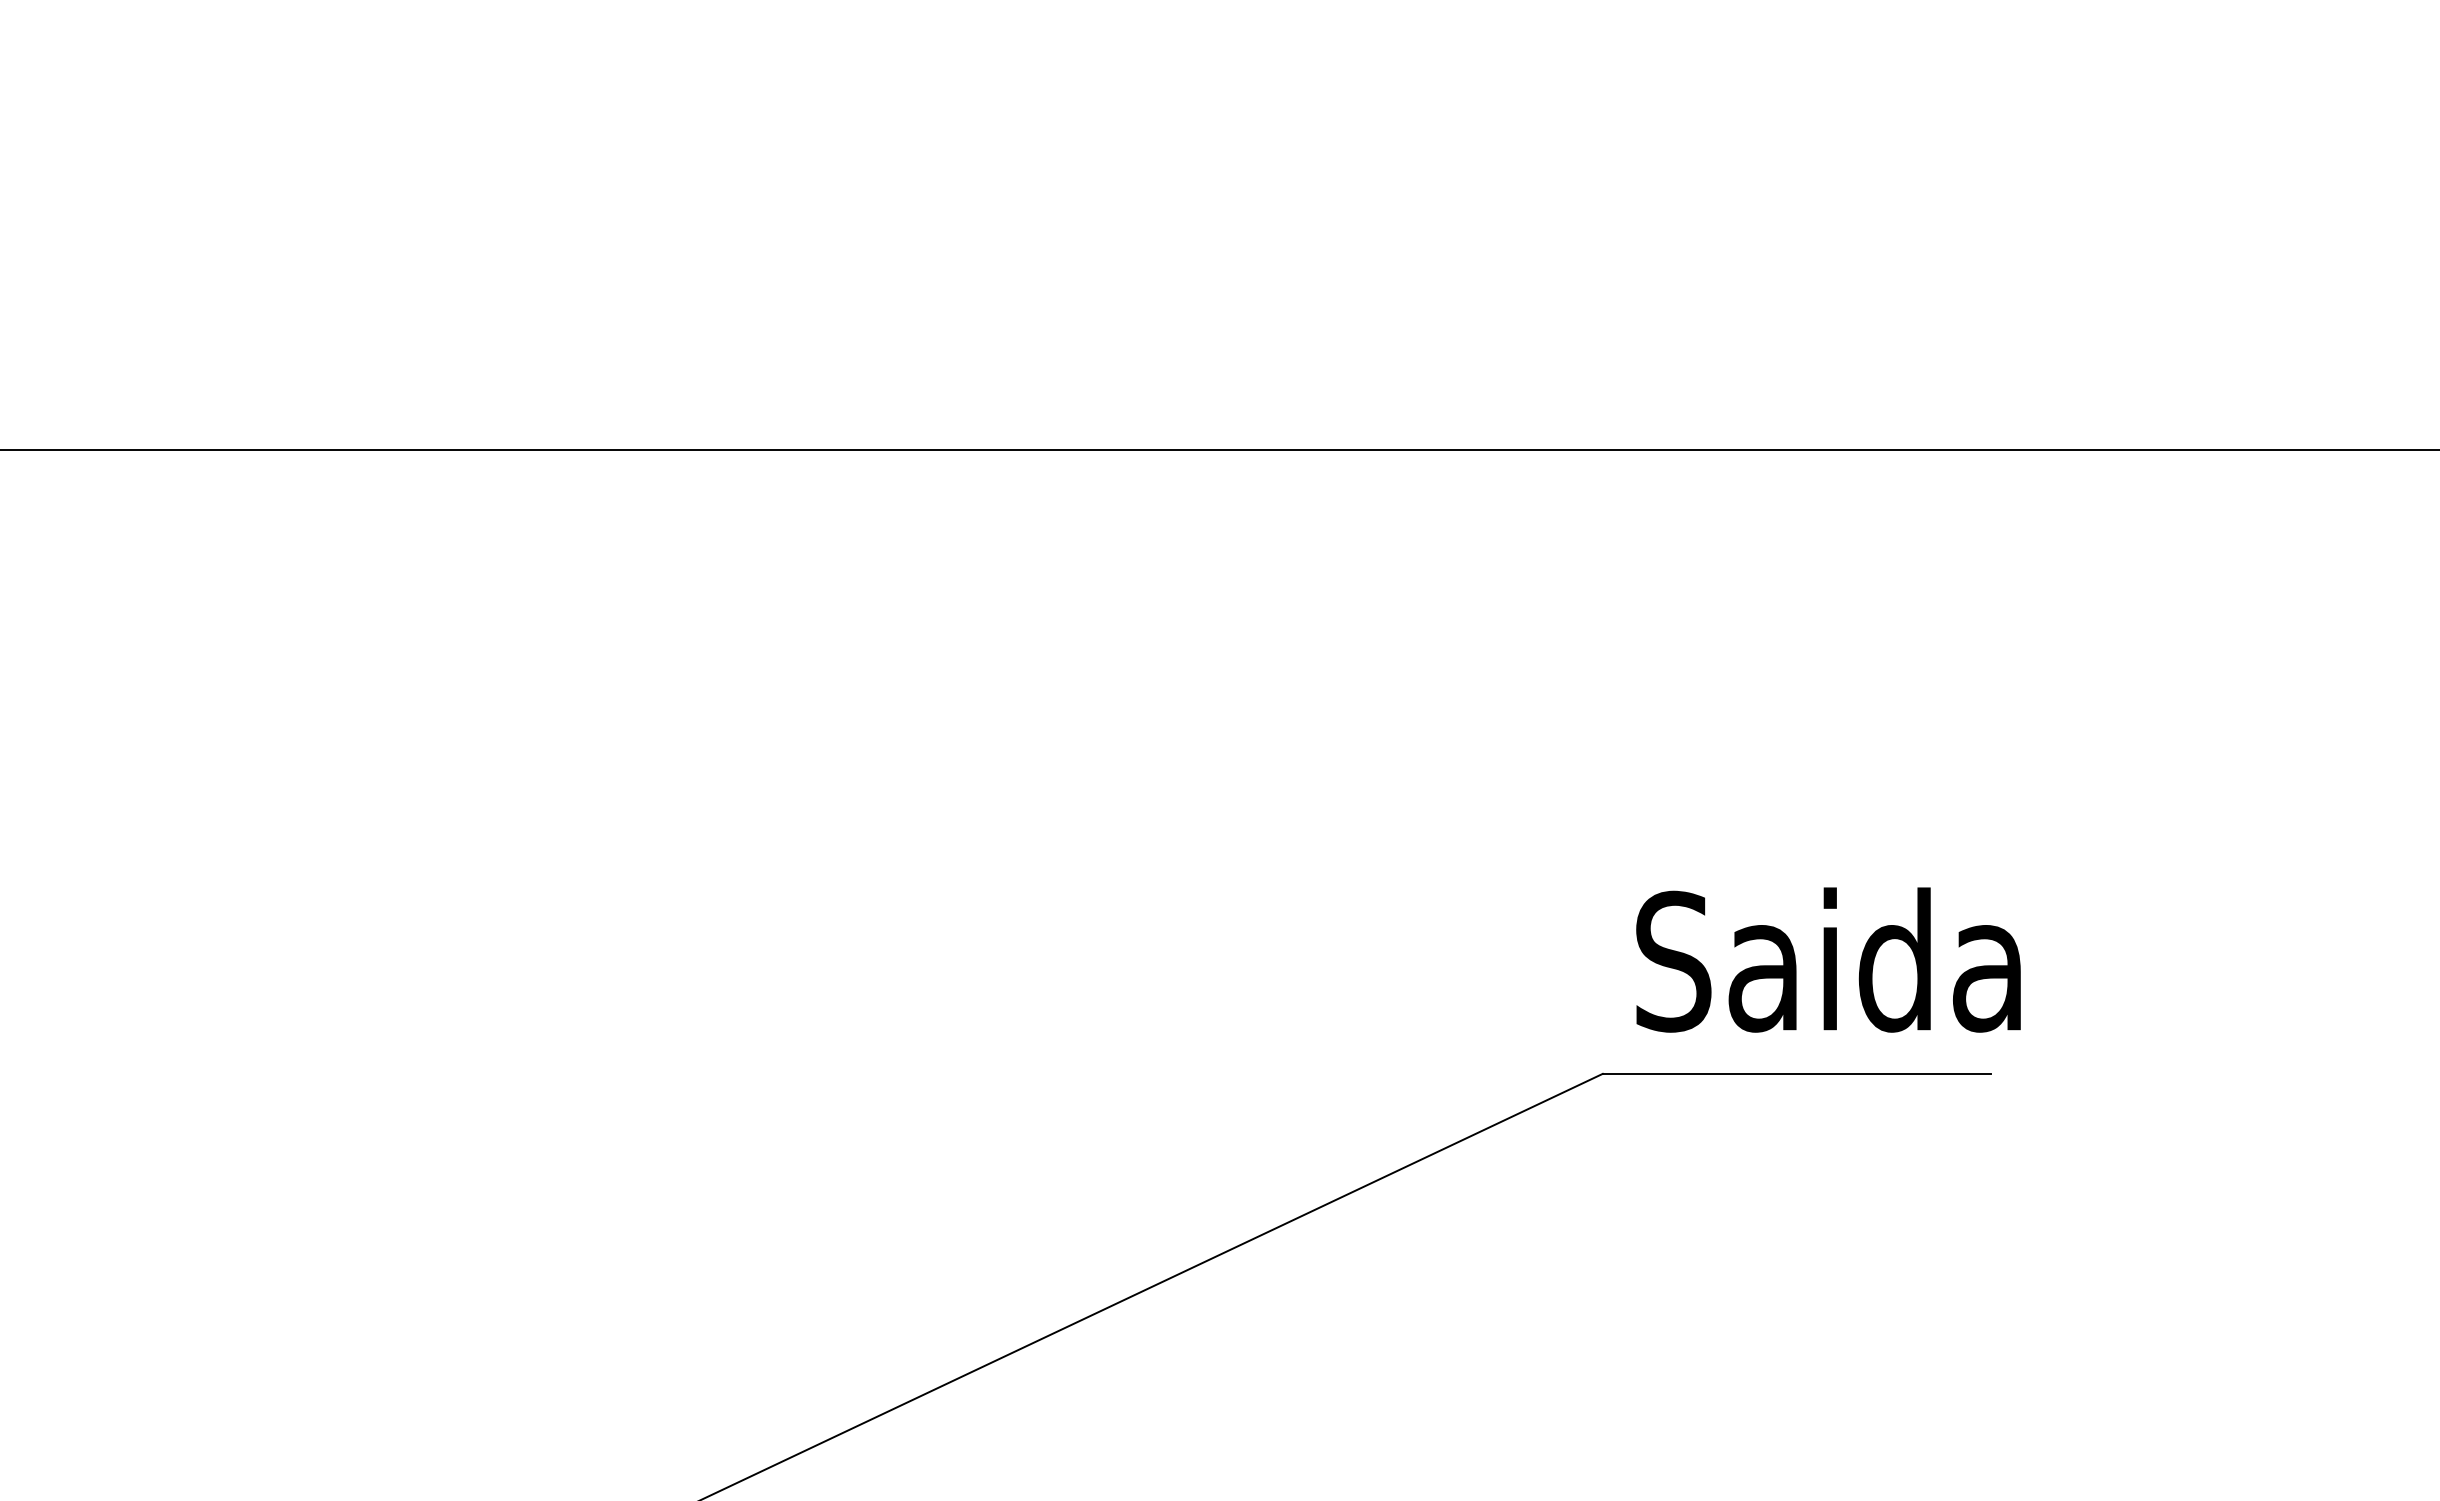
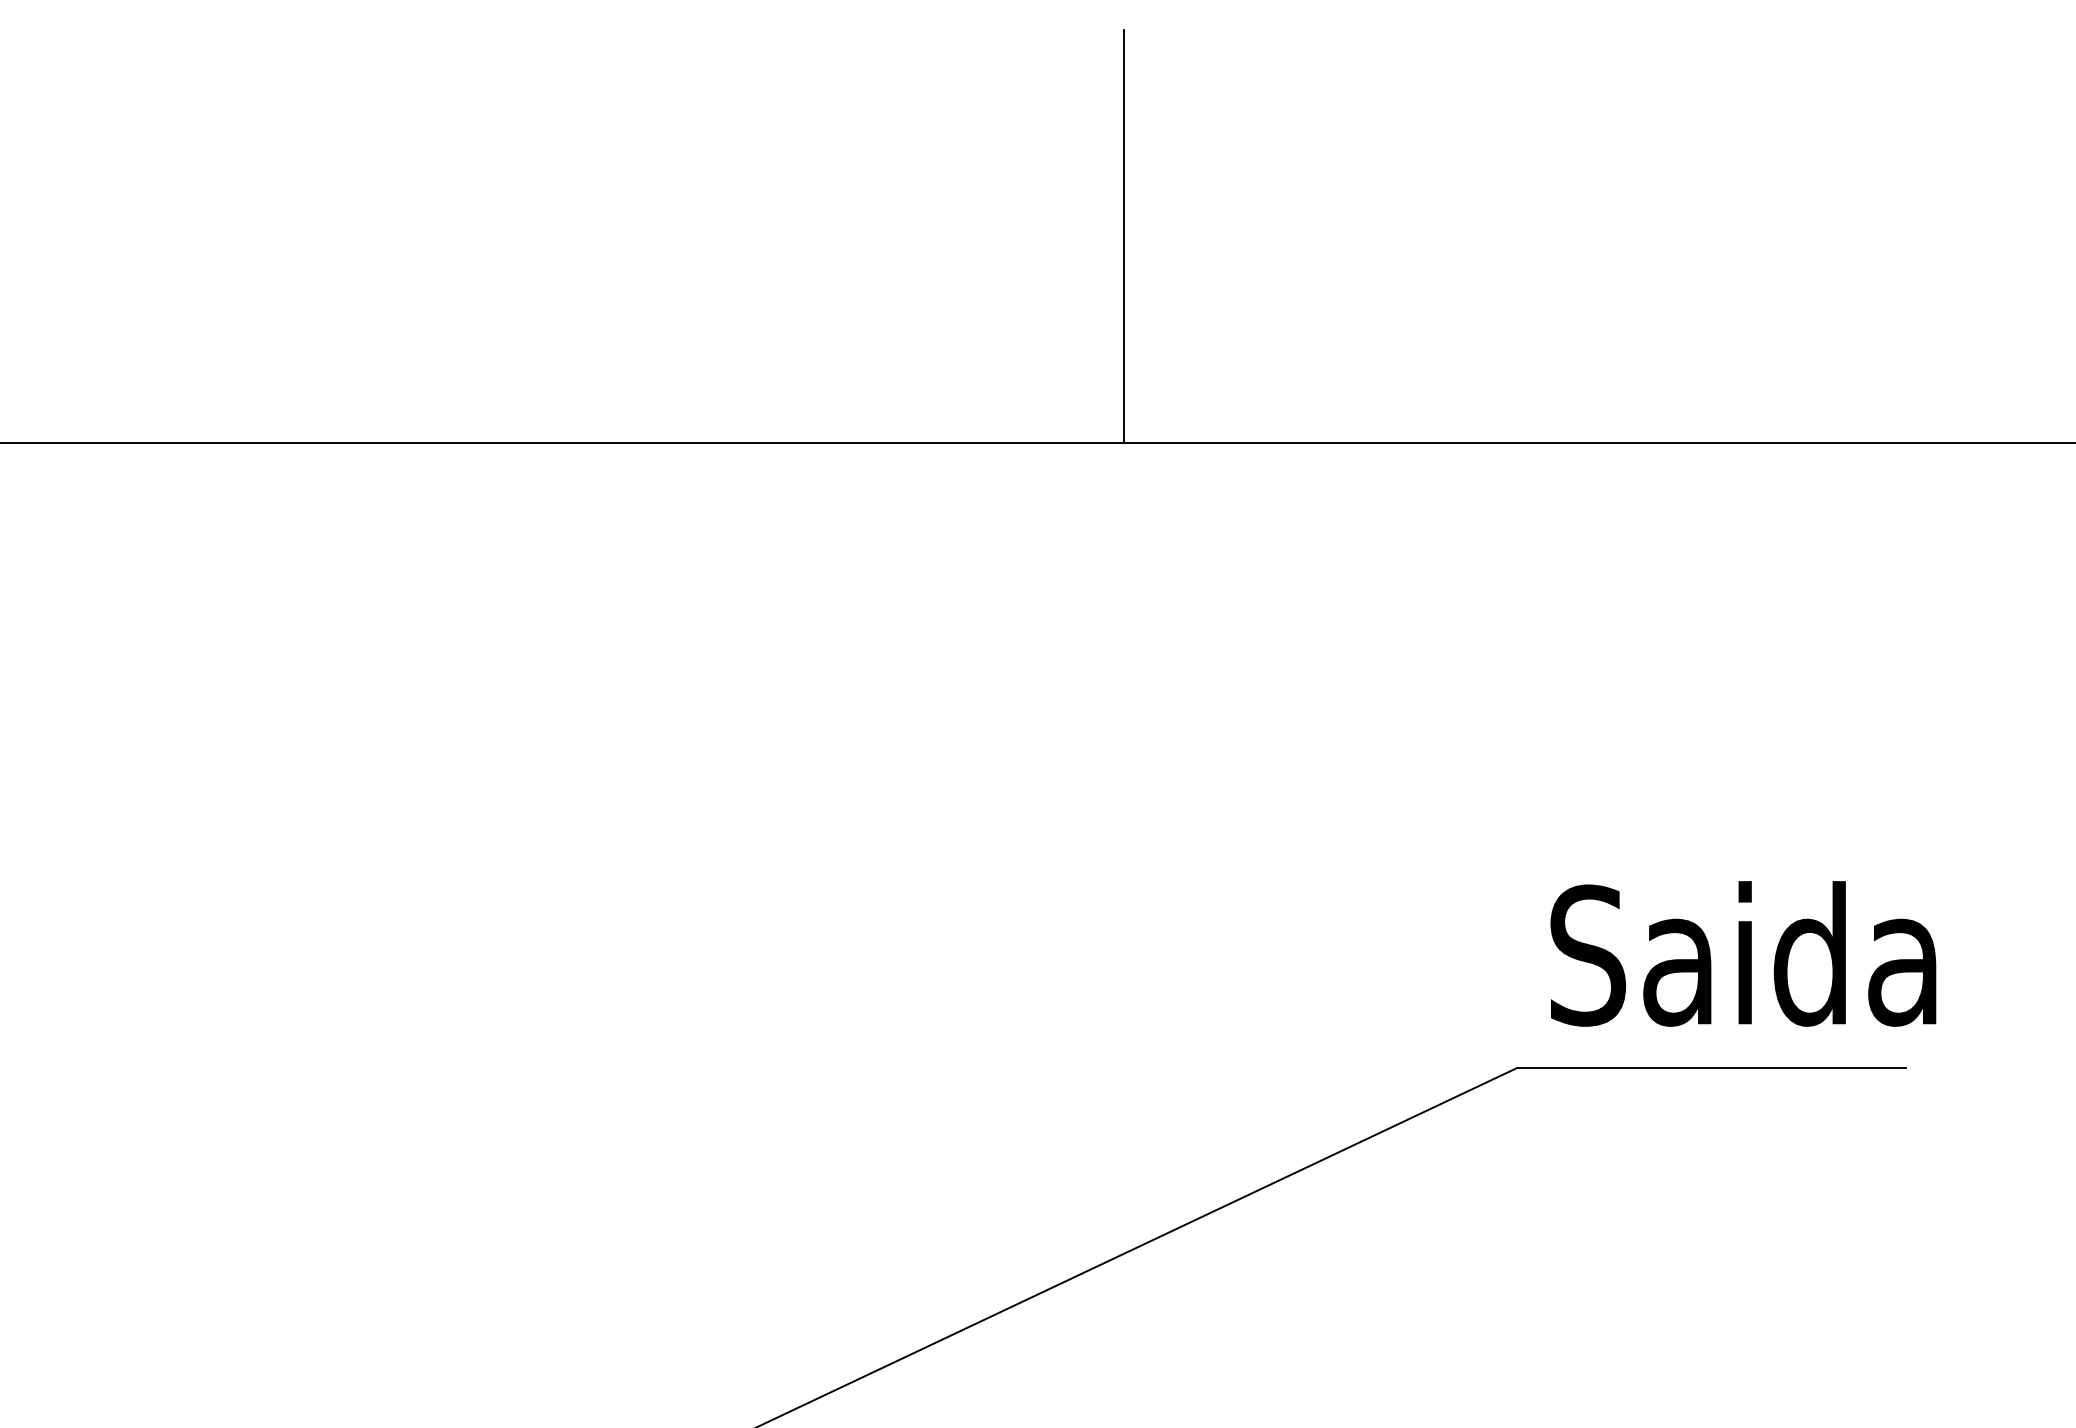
line: (1210, 244) -> (1123, 236), added

